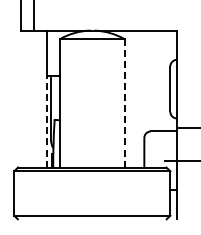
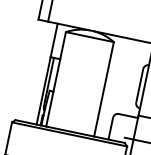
line: (124, 102) -> (103, 88), dashed -> solid
line: (46, 121) -> (43, 90), dashed -> solid

